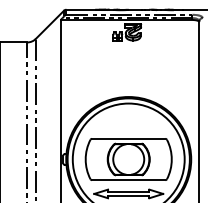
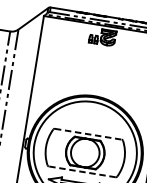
line: (128, 138) -> (88, 133), solid -> dashed
line: (128, 180) -> (81, 172), solid -> dashed

